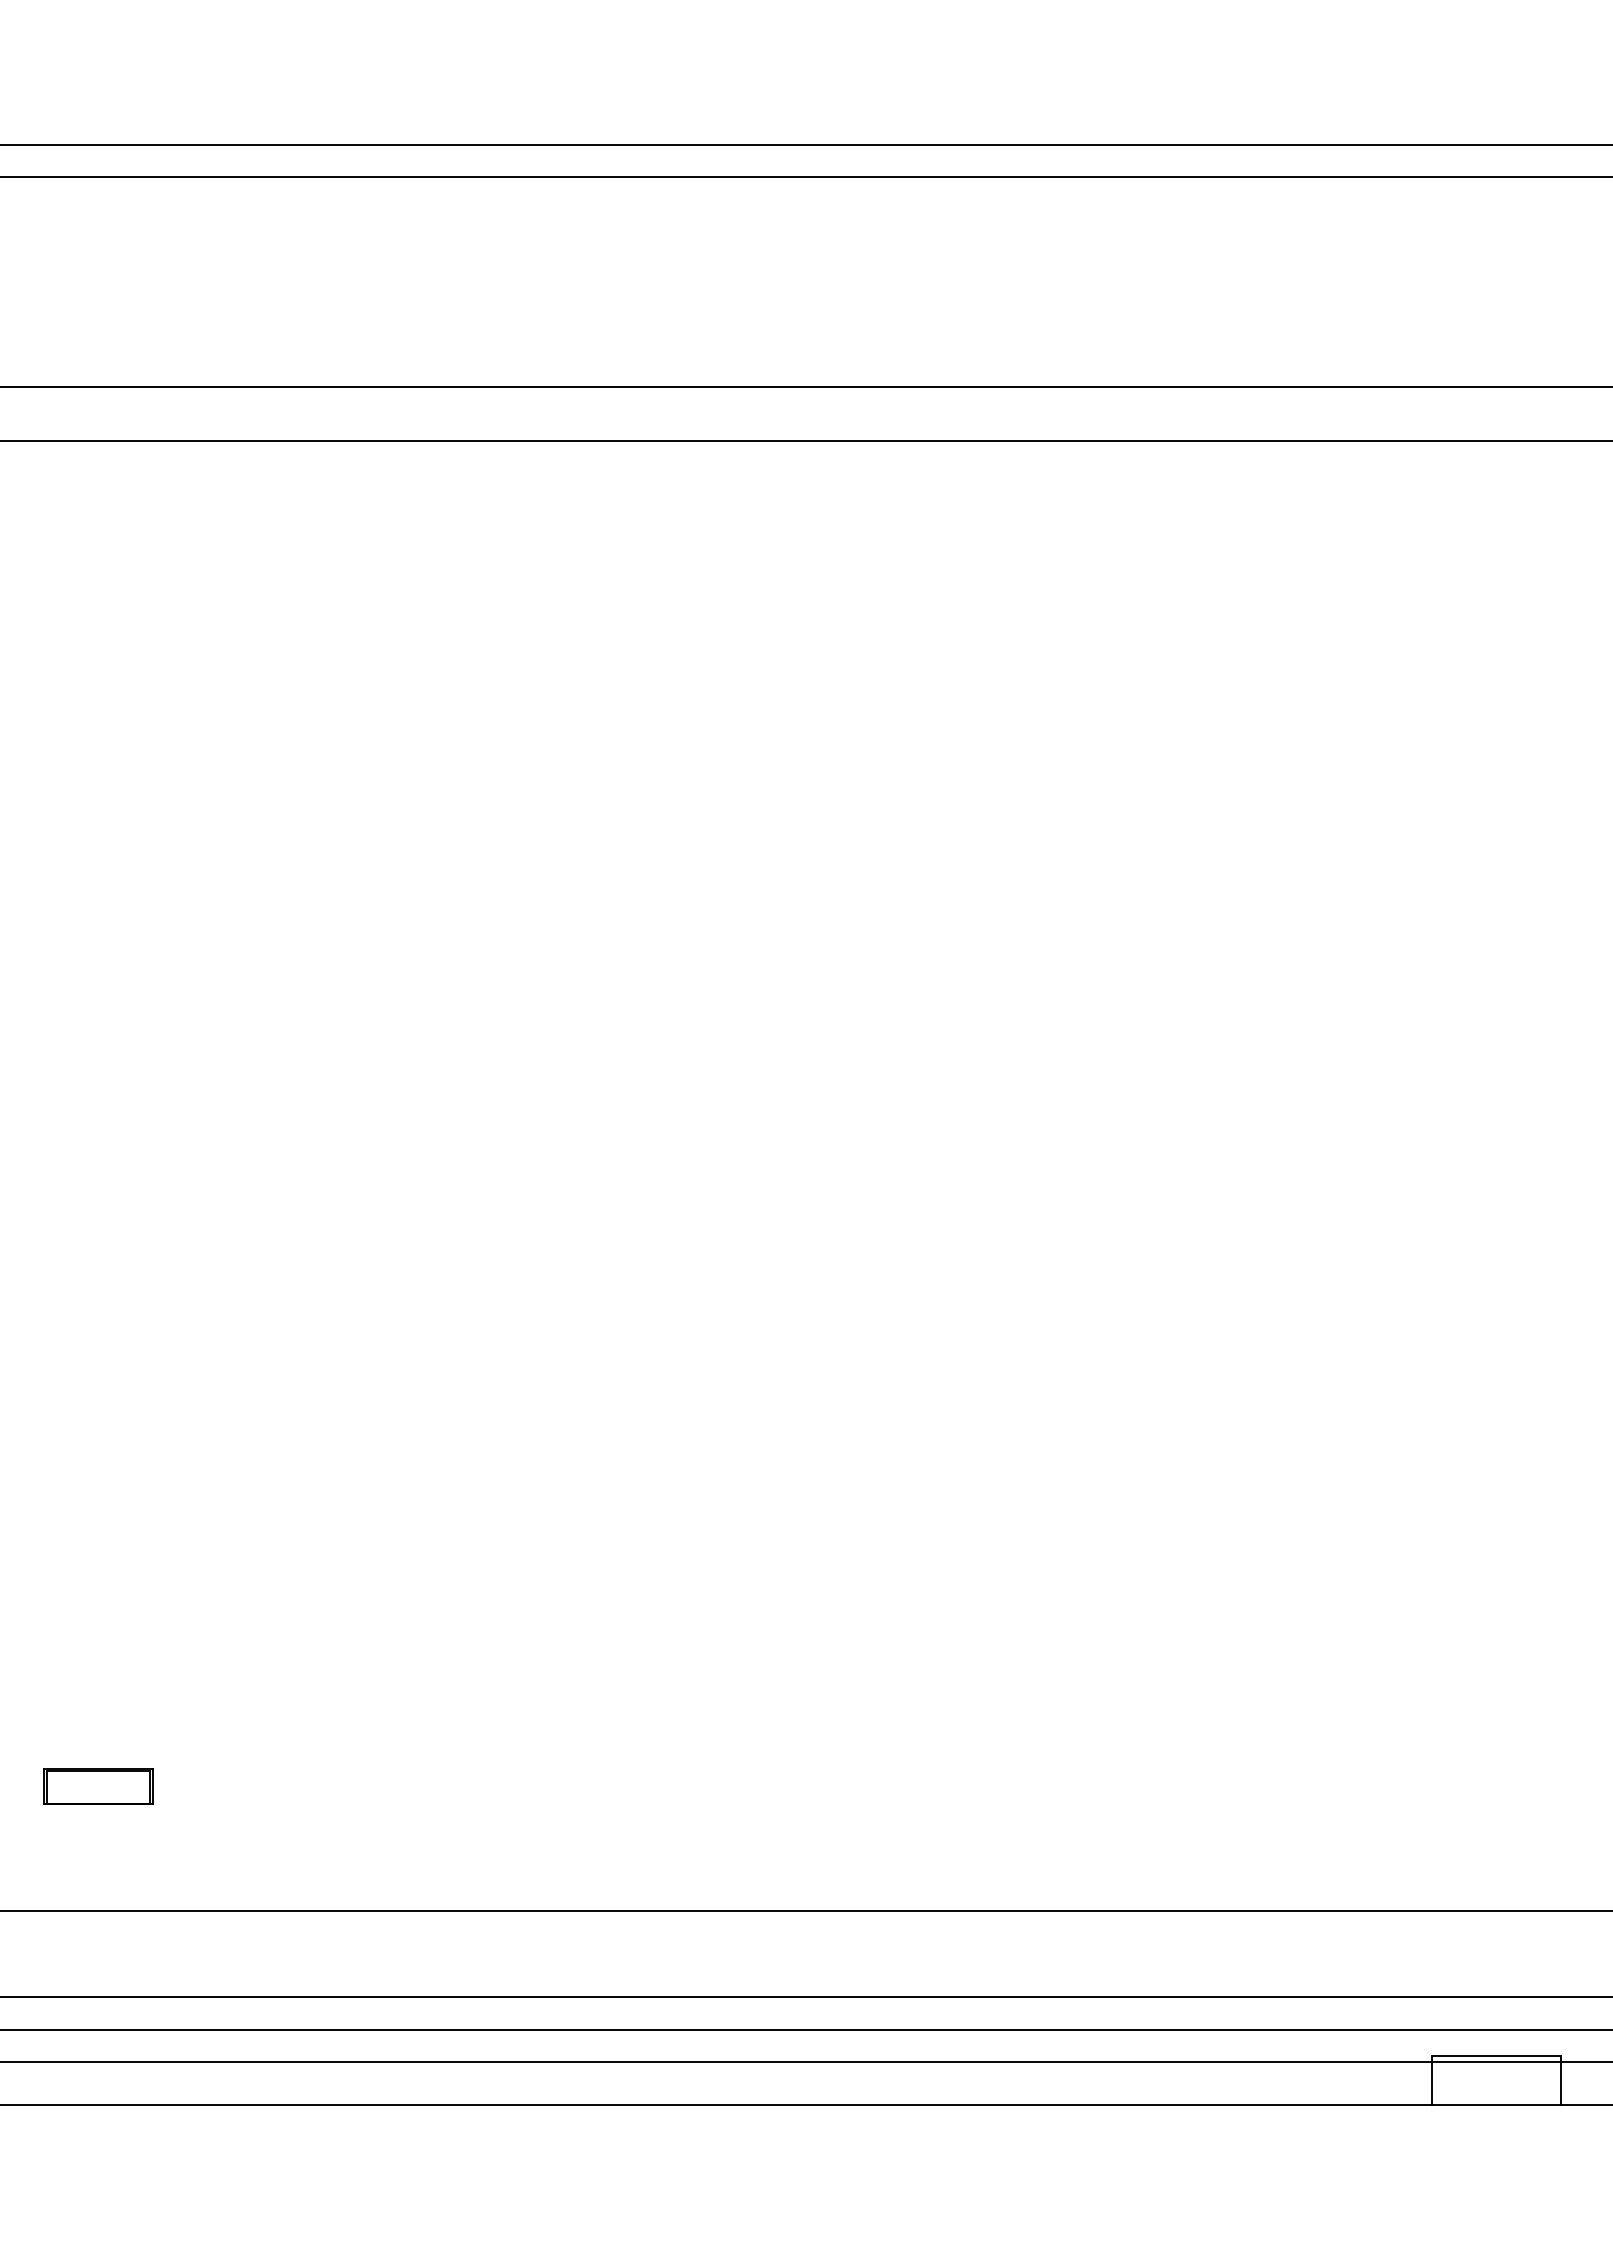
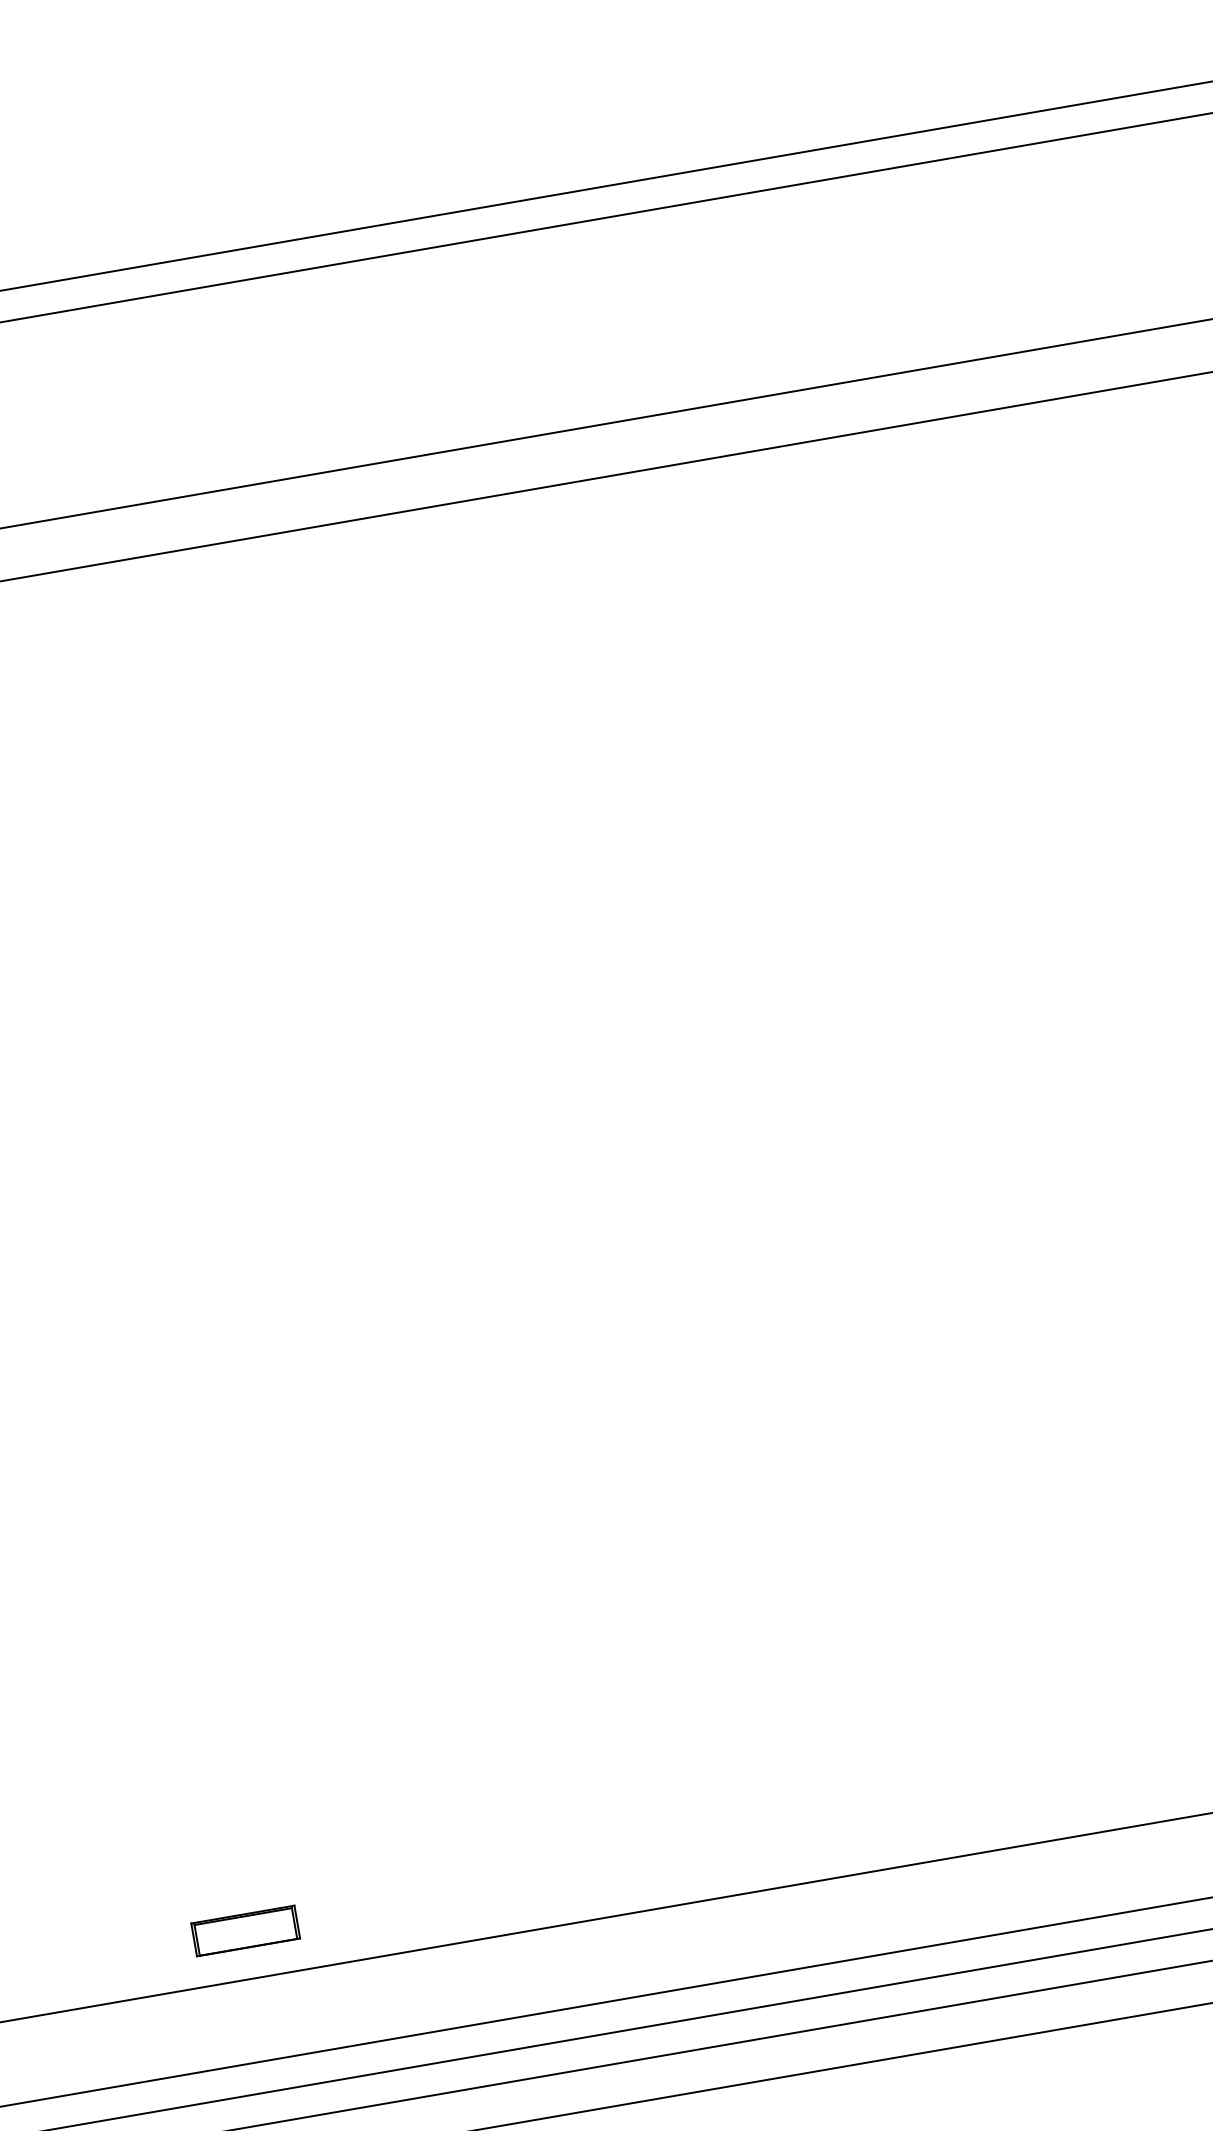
part: (98, 1786) -> (245, 1931), moved

